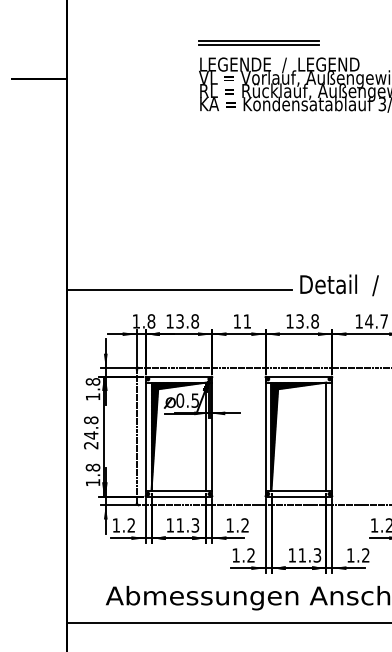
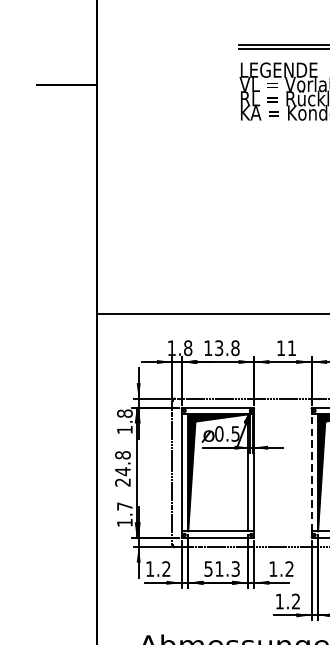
line: (265, 436) -> (311, 472), solid -> dashed
text: (92, 467) -> (124, 506), 1.8 -> 1.7
text: (169, 525) -> (207, 569), 11.3 -> 51.3

